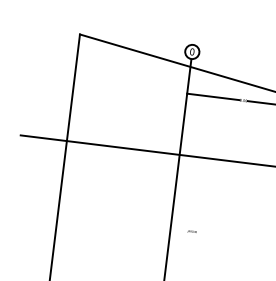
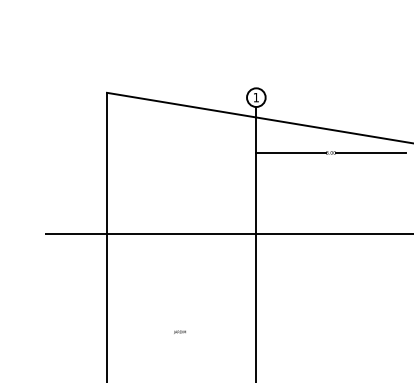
text: (192, 51) -> (256, 97), 0 -> 1
text: (191, 231) -> (179, 331), moved

